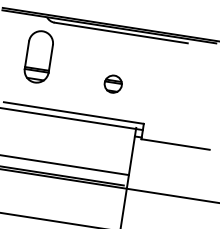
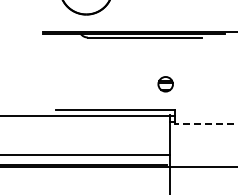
part: (39, 56) -> (79, 67), removed
part: (113, 84) -> (165, 84), moved
line: (175, 144) -> (204, 123), solid -> dashed

